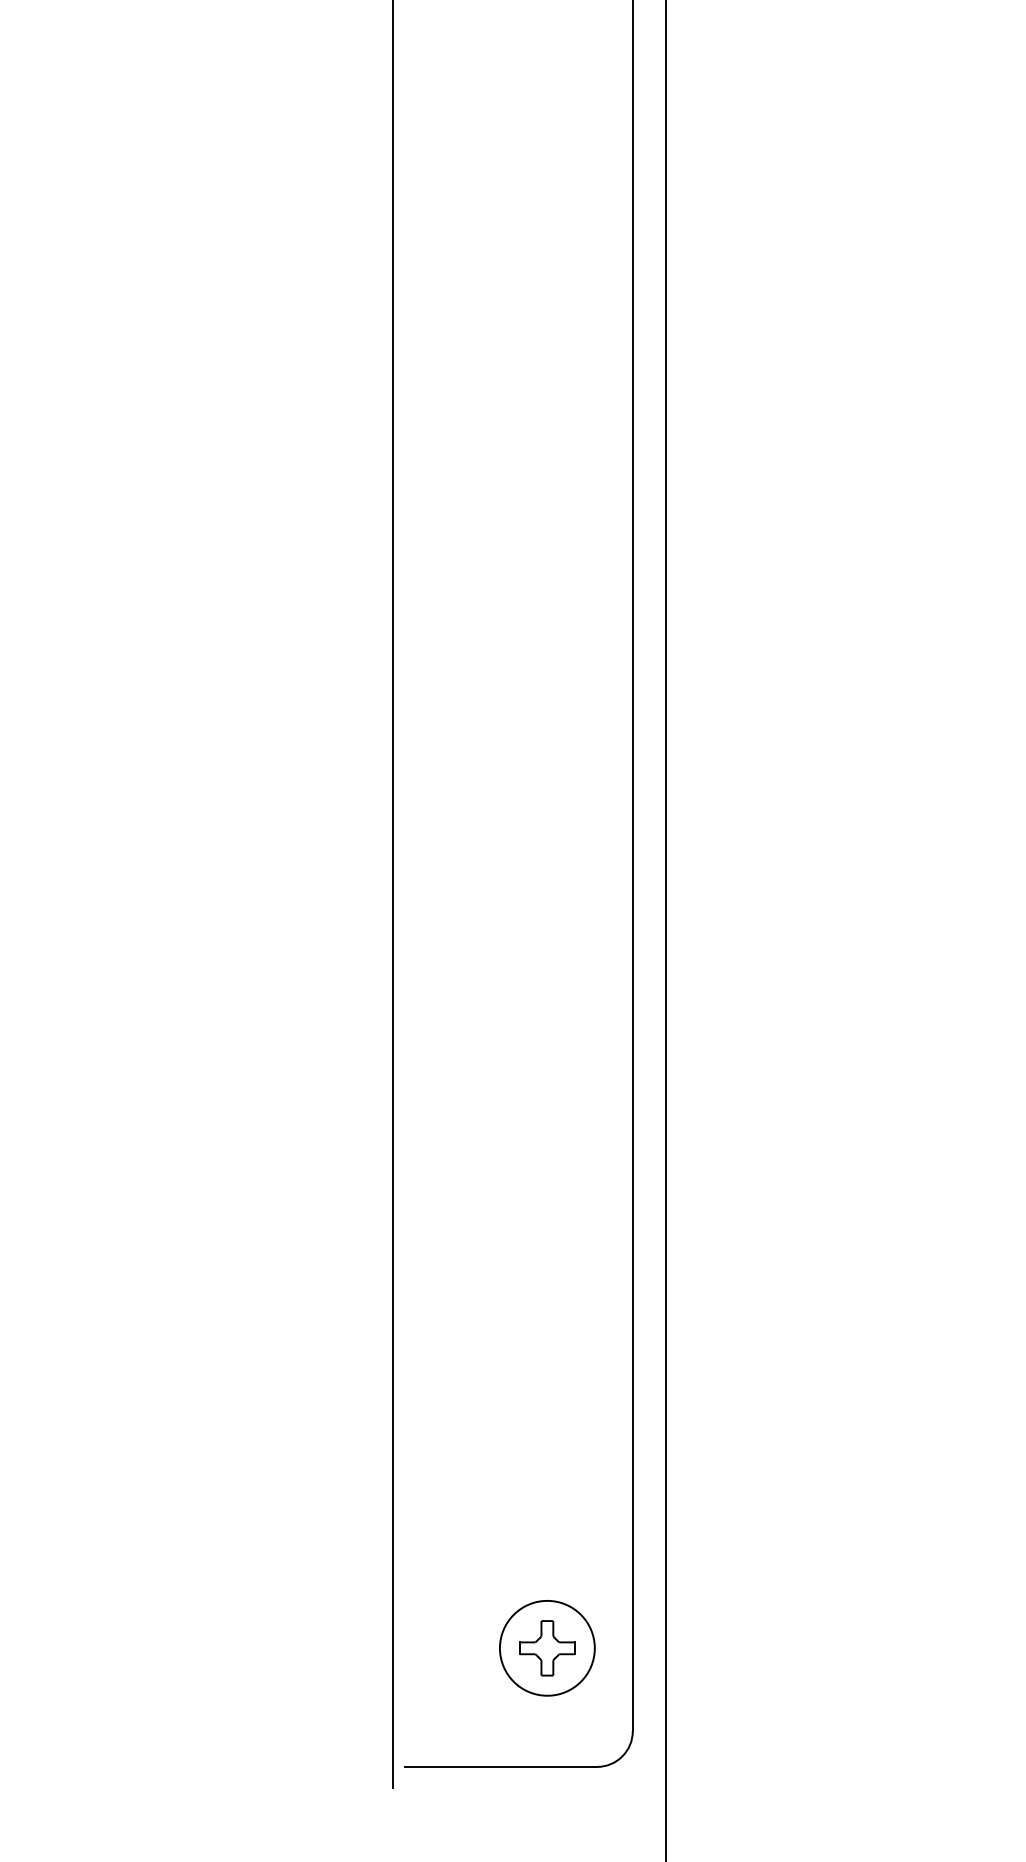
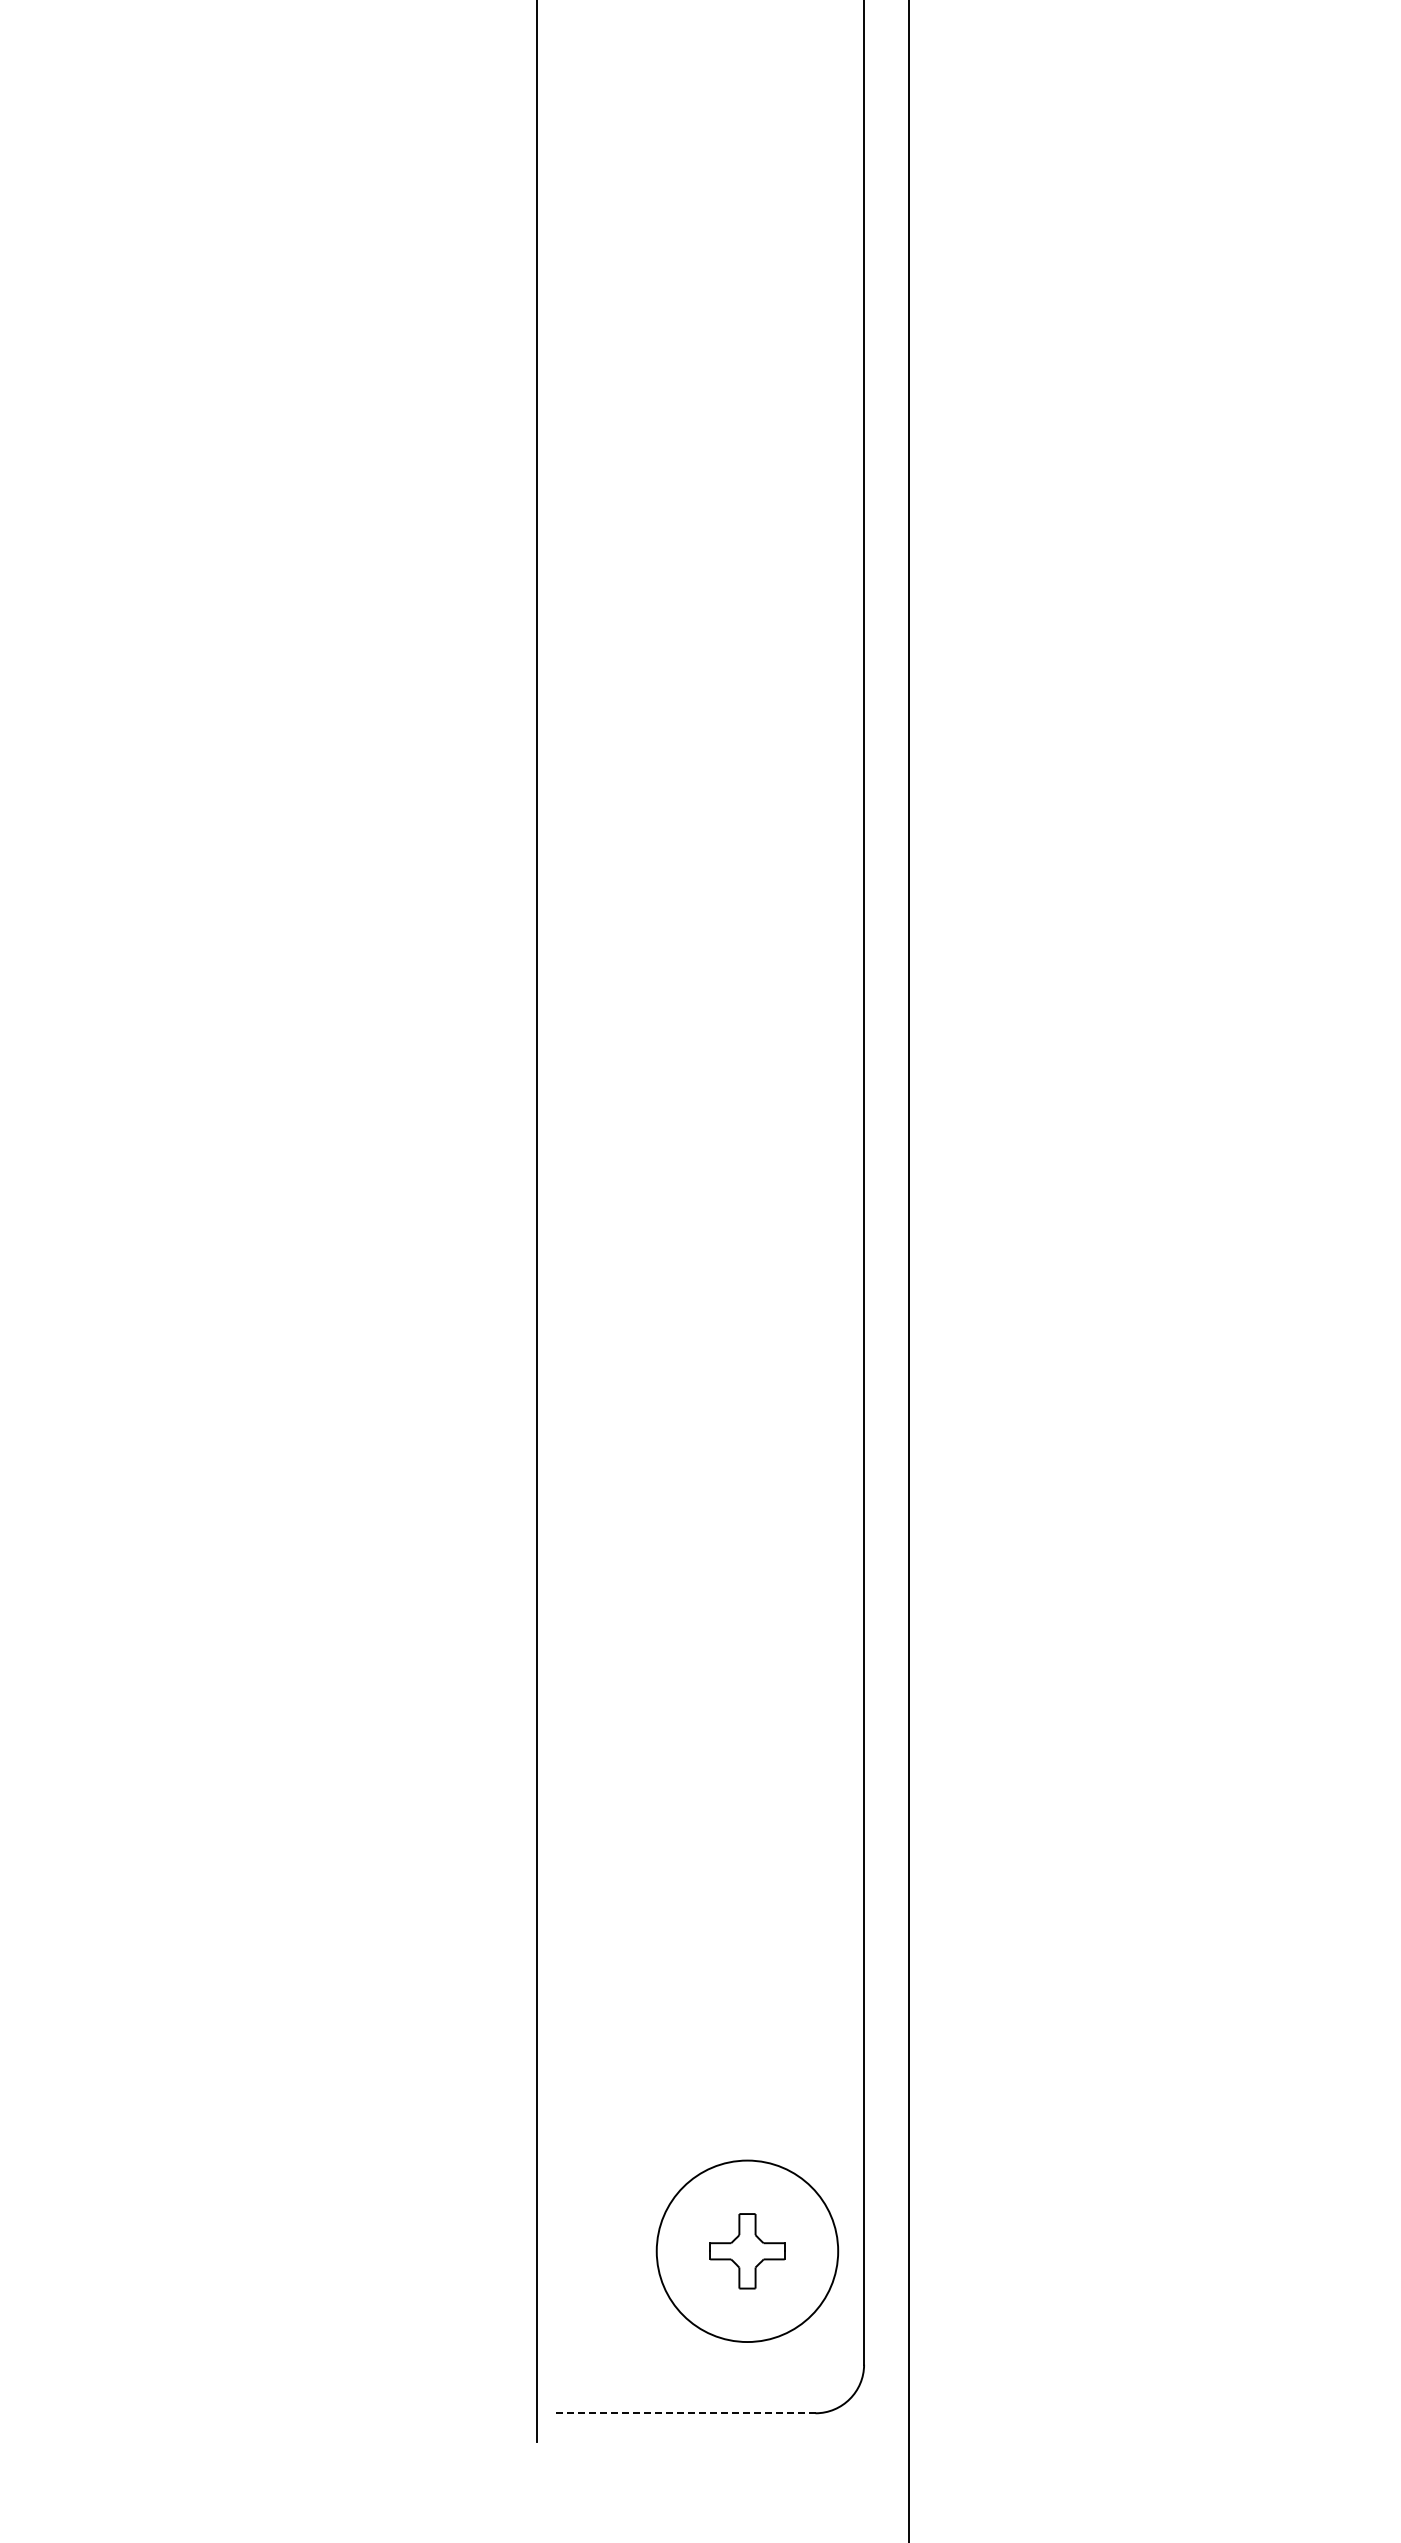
circle: (547, 1648) -> (747, 2251), size x1.4
line: (500, 1767) -> (683, 2413), solid -> dashed

